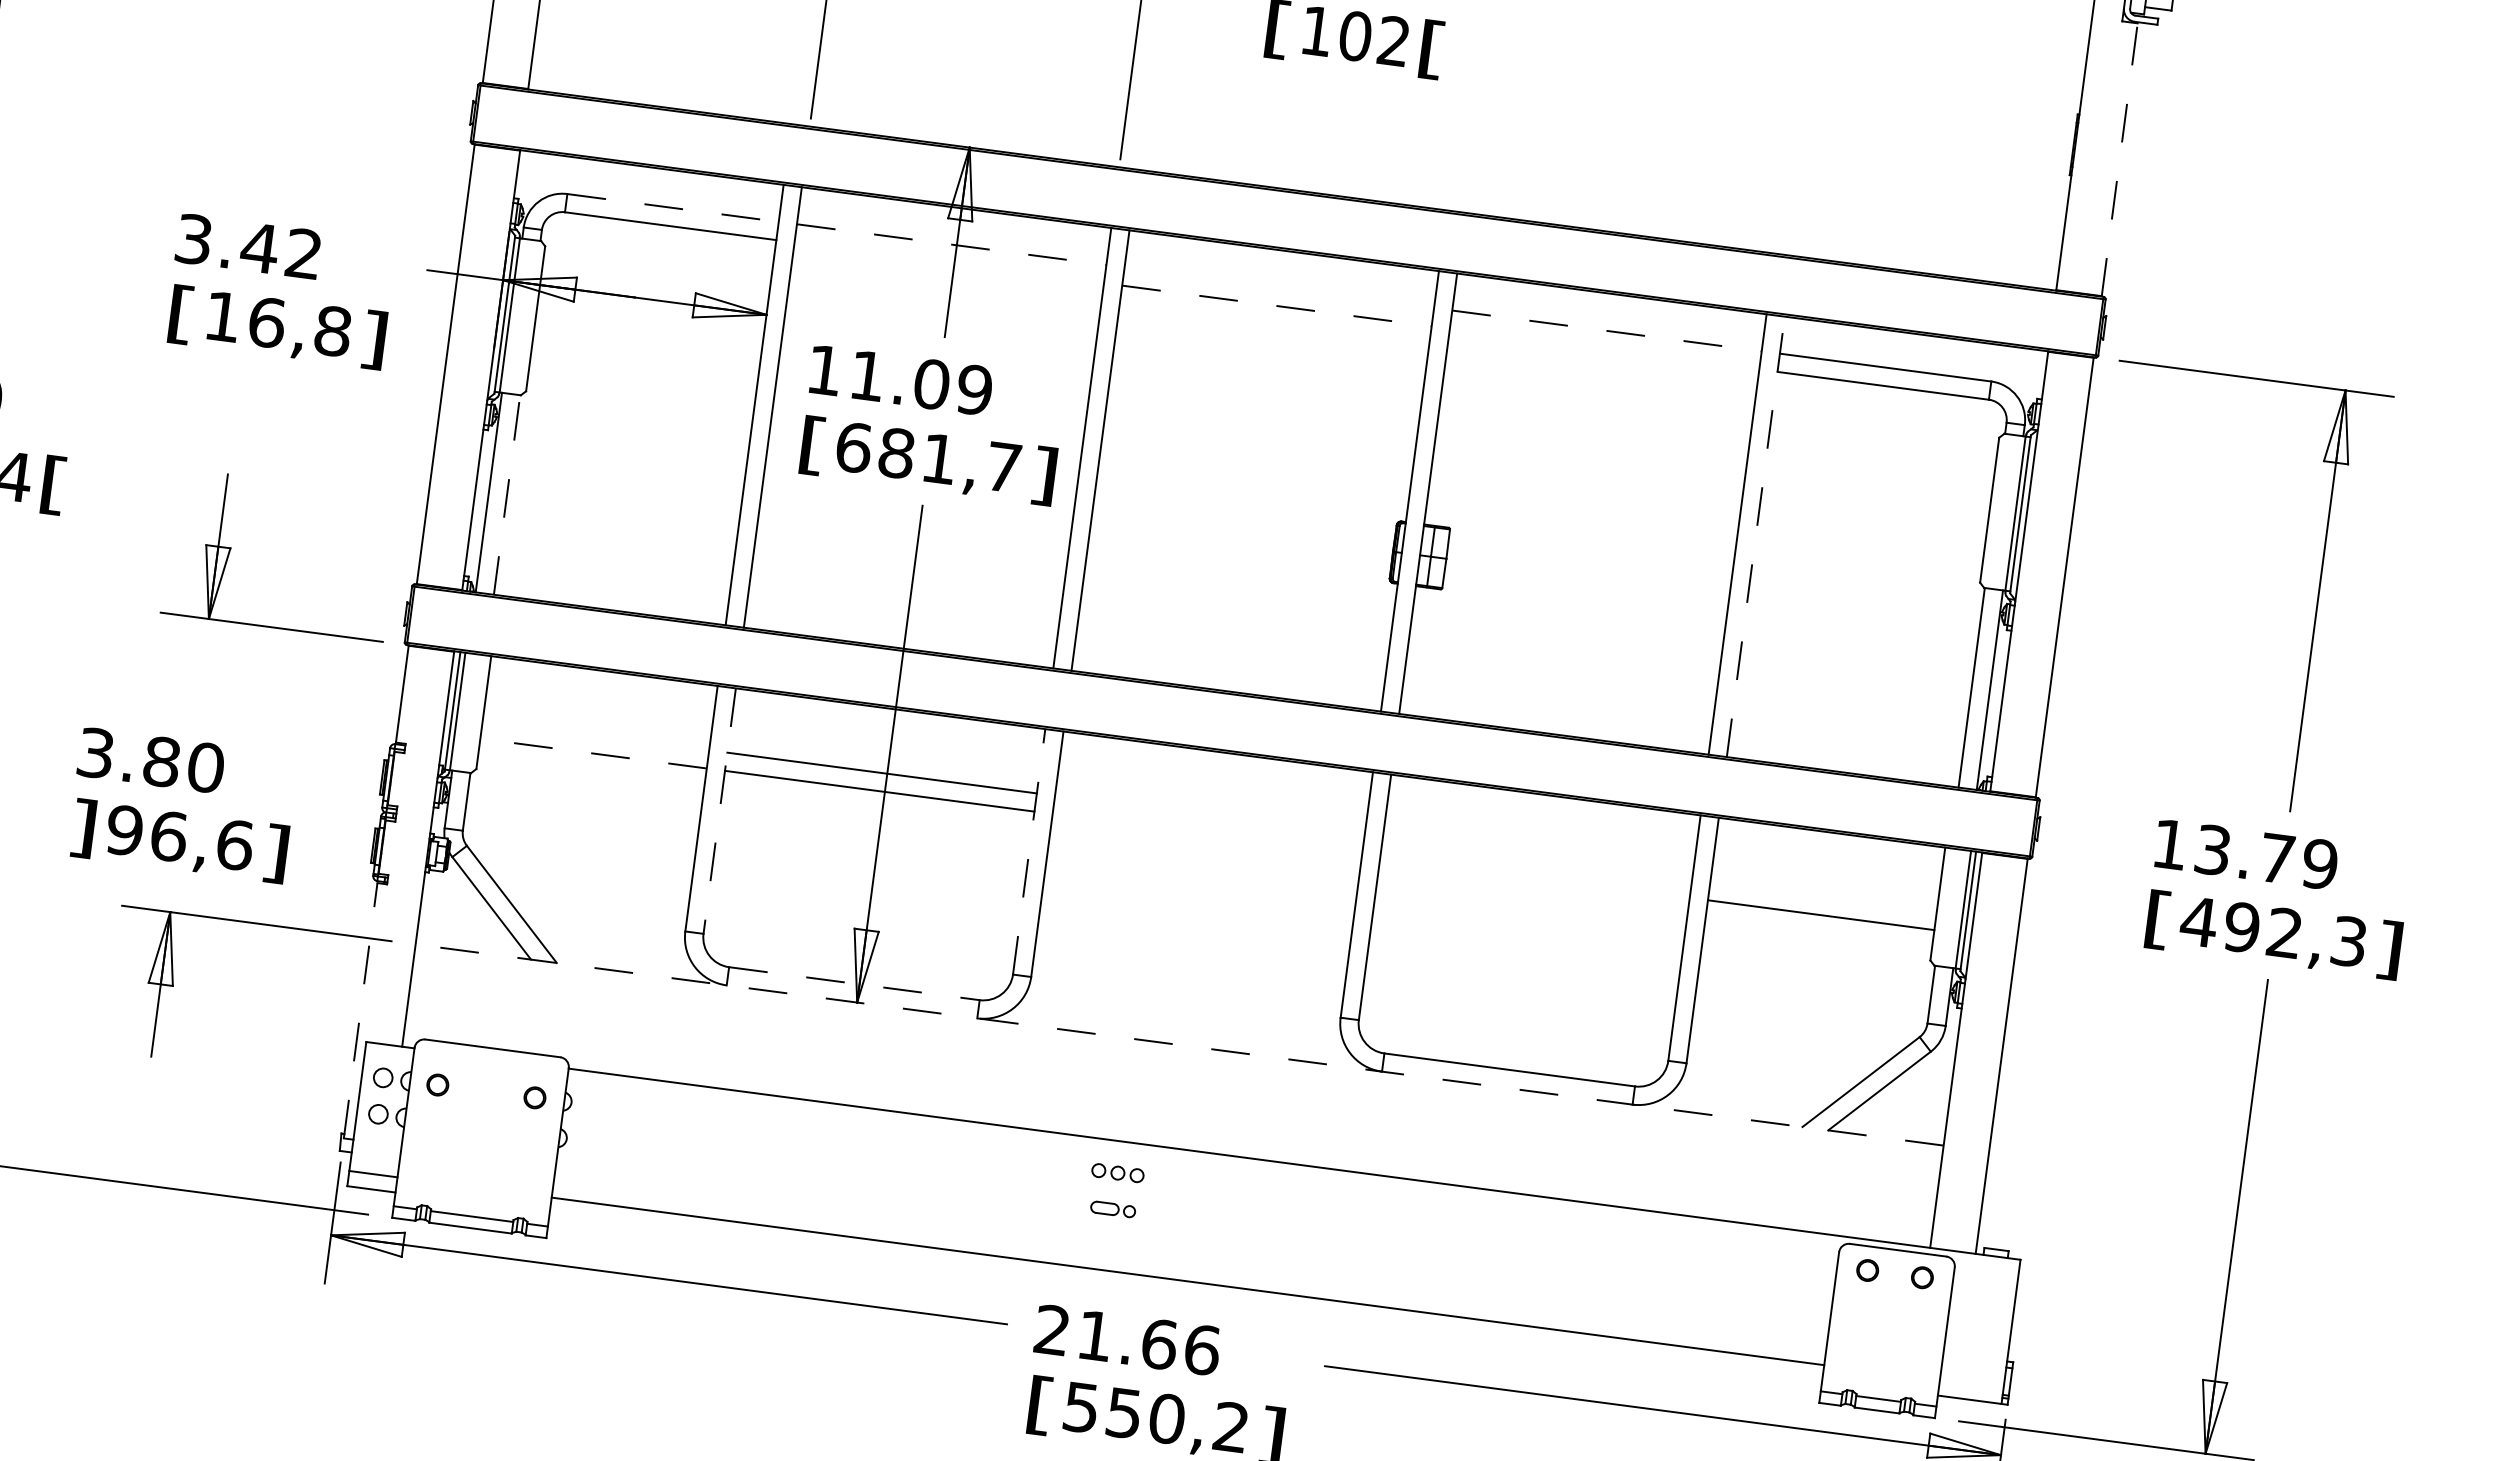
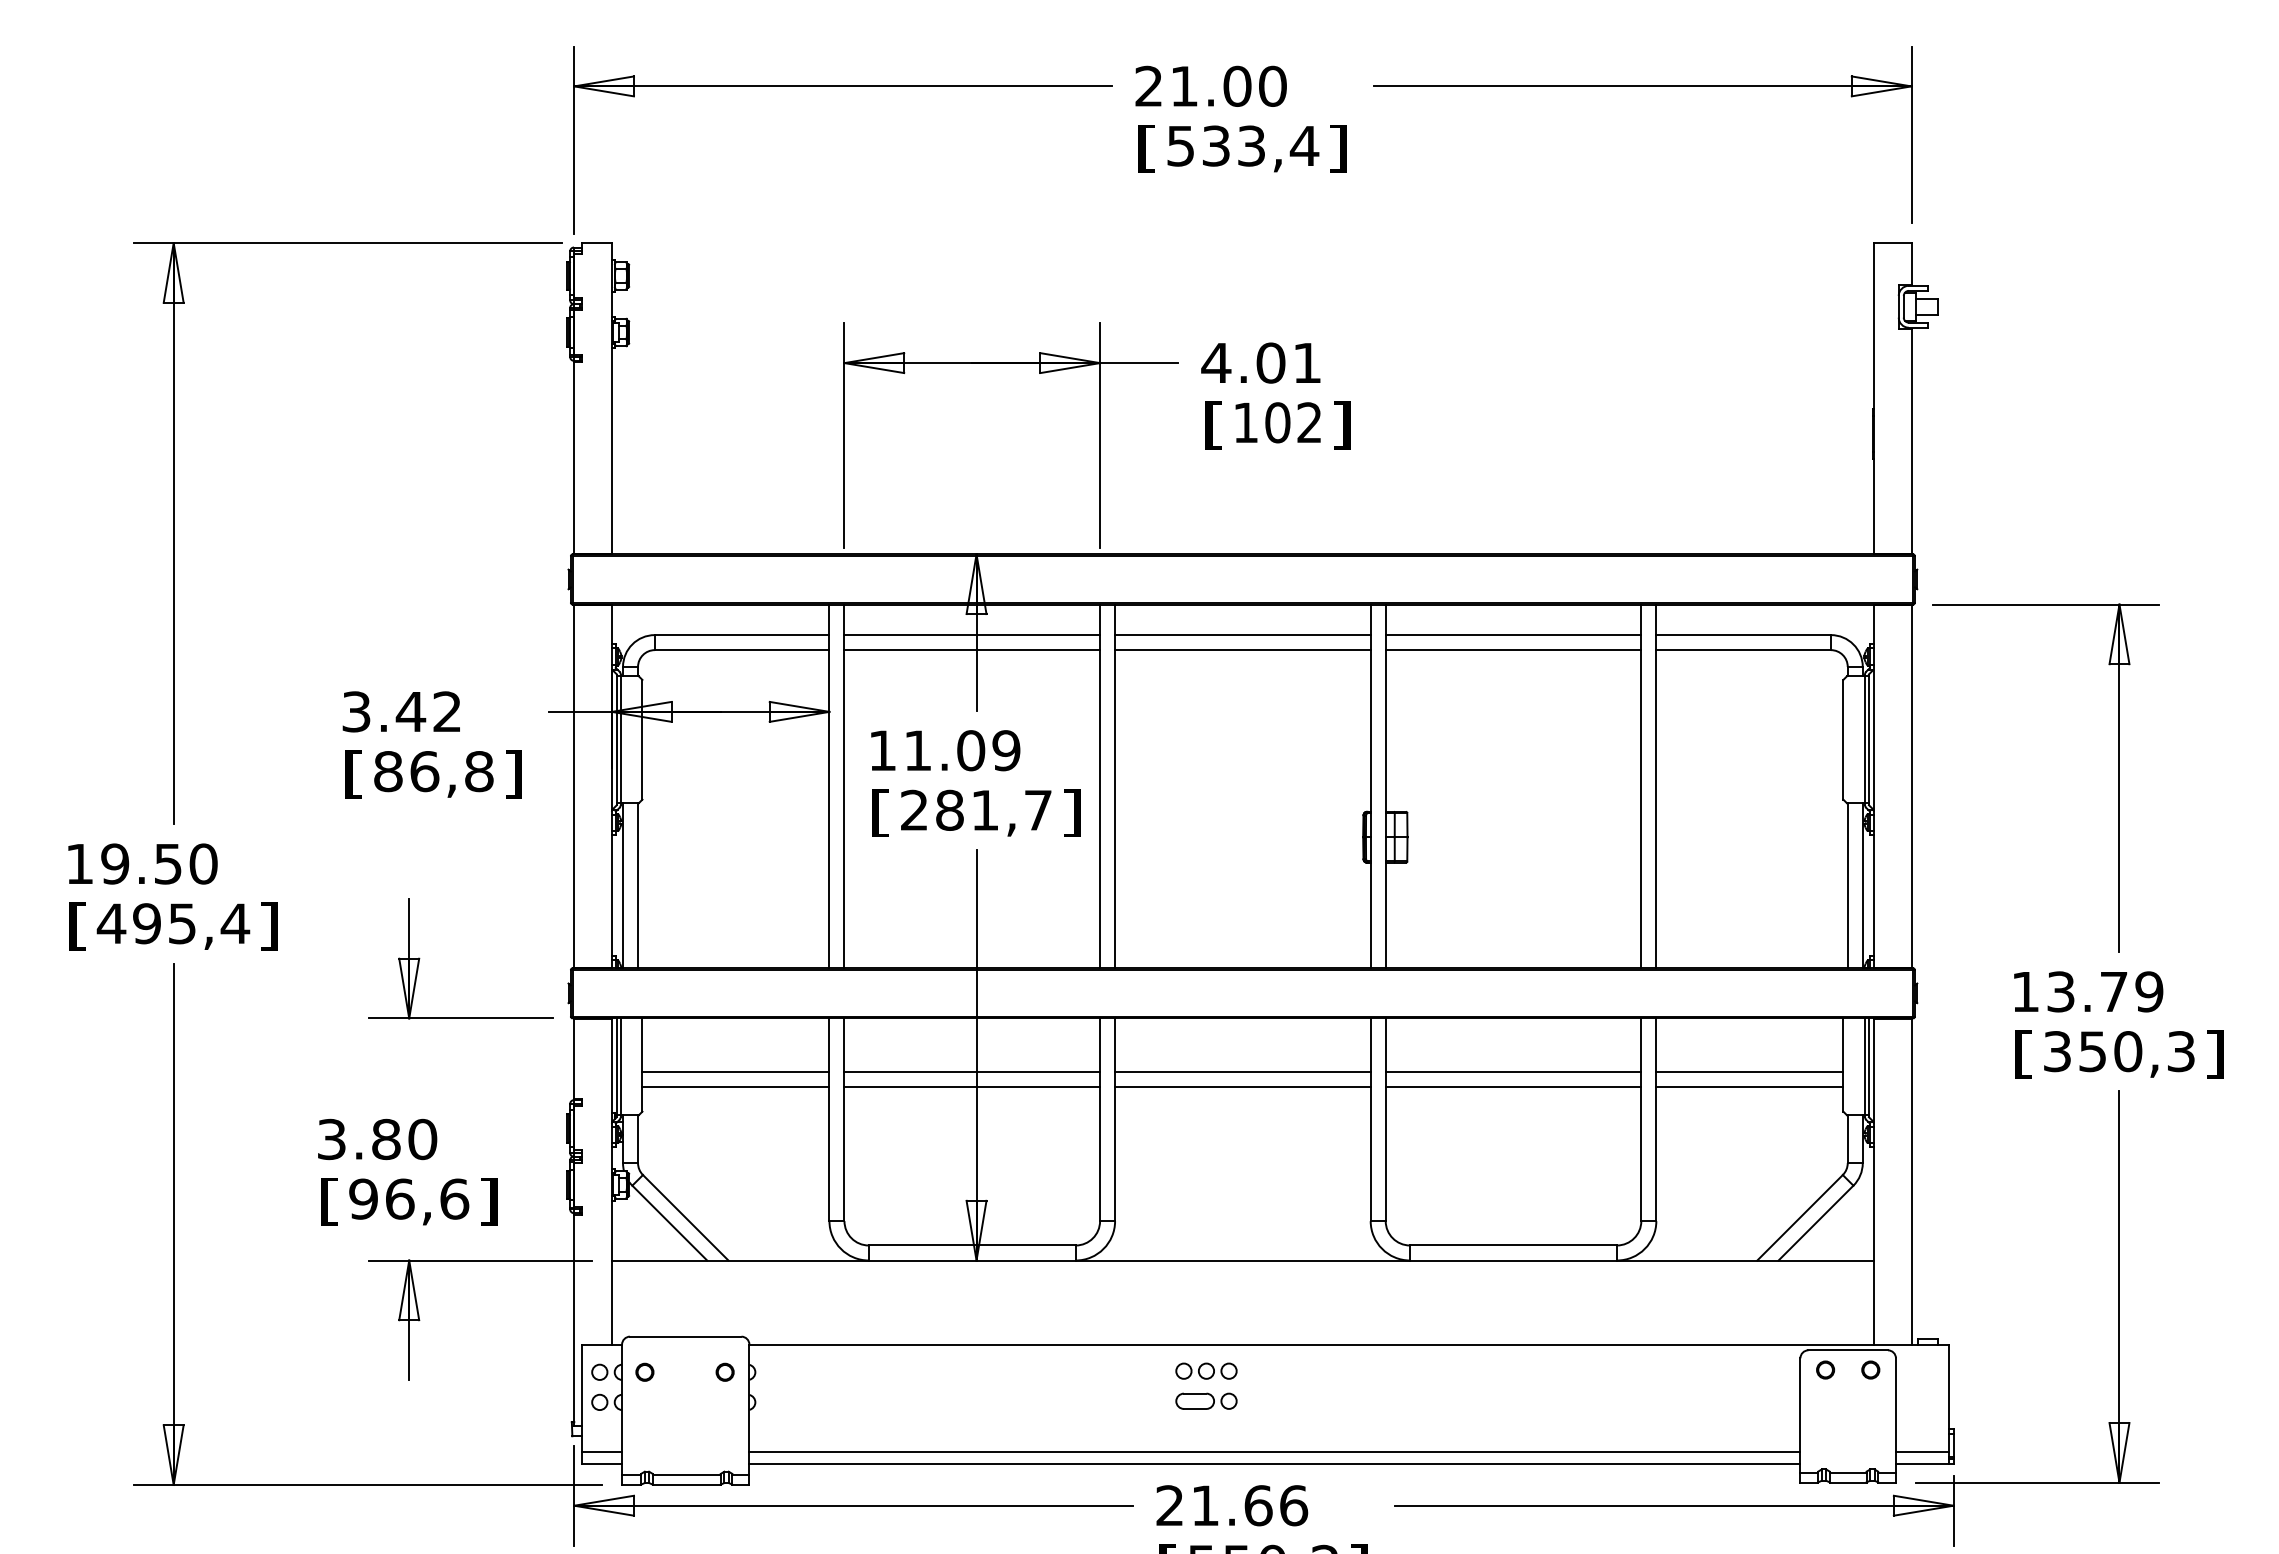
text: (1432, 49) -> (1341, 425), [ -> ]
line: (2119, 159) -> (1911, 441), dashed -> solid
line: (673, 208) -> (742, 635), dashed -> solid
line: (951, 245) -> (972, 635), dashed -> solid
line: (949, 263) -> (972, 650), added
line: (1278, 288) -> (1242, 635), added
line: (1276, 306) -> (1242, 650), dashed -> solid
text: (223, 316) -> (388, 771), 16,8 -> 86,8
line: (1606, 331) -> (1513, 635), dashed -> solid
line: (1604, 349) -> (1513, 650), added
text: (853, 446) -> (914, 809), 681,7 -> 281,7
text: (53, 485) -> (268, 926), [ -> ]
line: (507, 494) -> (638, 885), dashed -> solid
line: (1755, 537) -> (1656, 786), dashed -> solid
line: (595, 735) -> (735, 1071), added
line: (593, 753) -> (735, 1086), dashed -> solid
line: (719, 811) -> (844, 1120), dashed -> solid
line: (1209, 816) -> (1242, 1071), added
text: (83, 827) -> (329, 1201), ] -> [
line: (1206, 834) -> (1242, 1086), added
line: (1029, 851) -> (1100, 1119), dashed -> solid
line: (1537, 859) -> (1513, 1071), added
line: (1535, 877) -> (1513, 1086), added
line: (1823, 896) -> (1749, 1071), added
text: (2241, 927) -> (2092, 1051), 492,3 -> 350,3
line: (854, 983) -> (972, 1245), dashed -> solid
line: (360, 1009) -> (574, 1319), dashed -> solid
line: (1179, 1044) -> (1242, 1260), dashed -> solid
part: (1118, 1172) -> (1206, 1370), size x1.43
part: (1113, 1208) -> (1206, 1400), size x1.67
line: (1185, 1297) -> (1274, 1464), added
line: (1970, 1384) -> (1921, 1451), added

